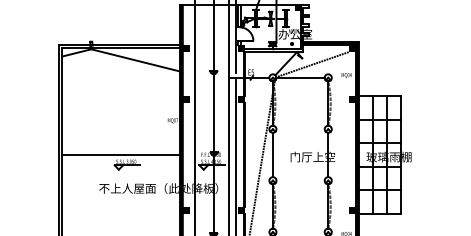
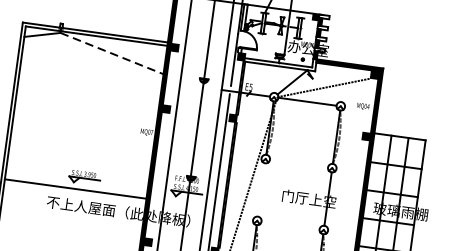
line: (135, 60) -> (111, 53), solid -> dashed
line: (121, 154) -> (76, 188), moved
line: (272, 154) -> (261, 189), removed

